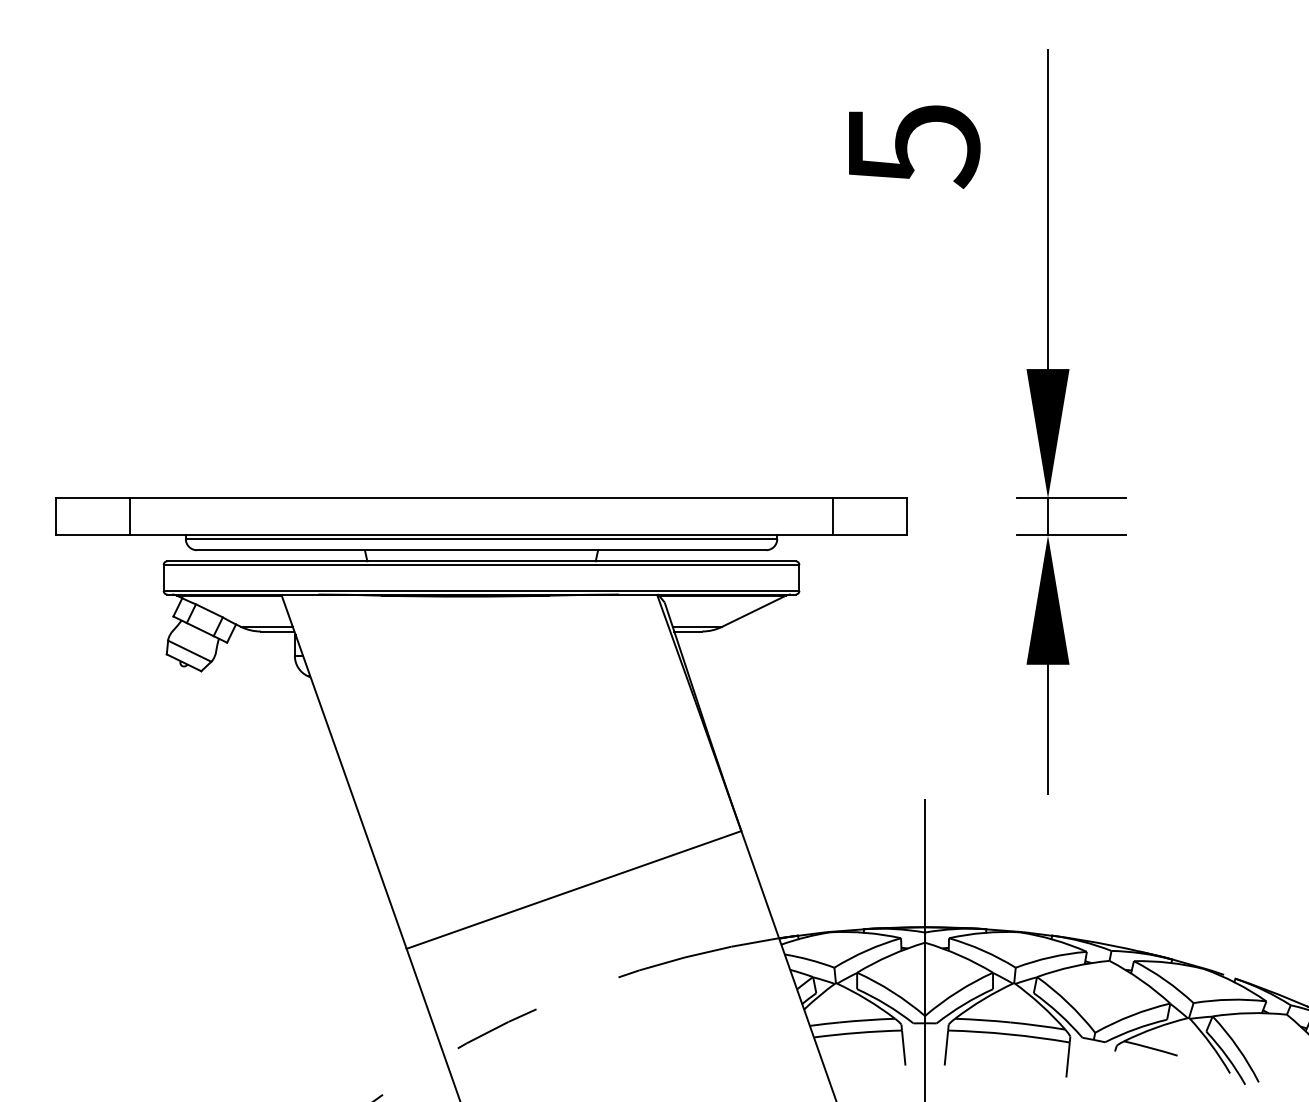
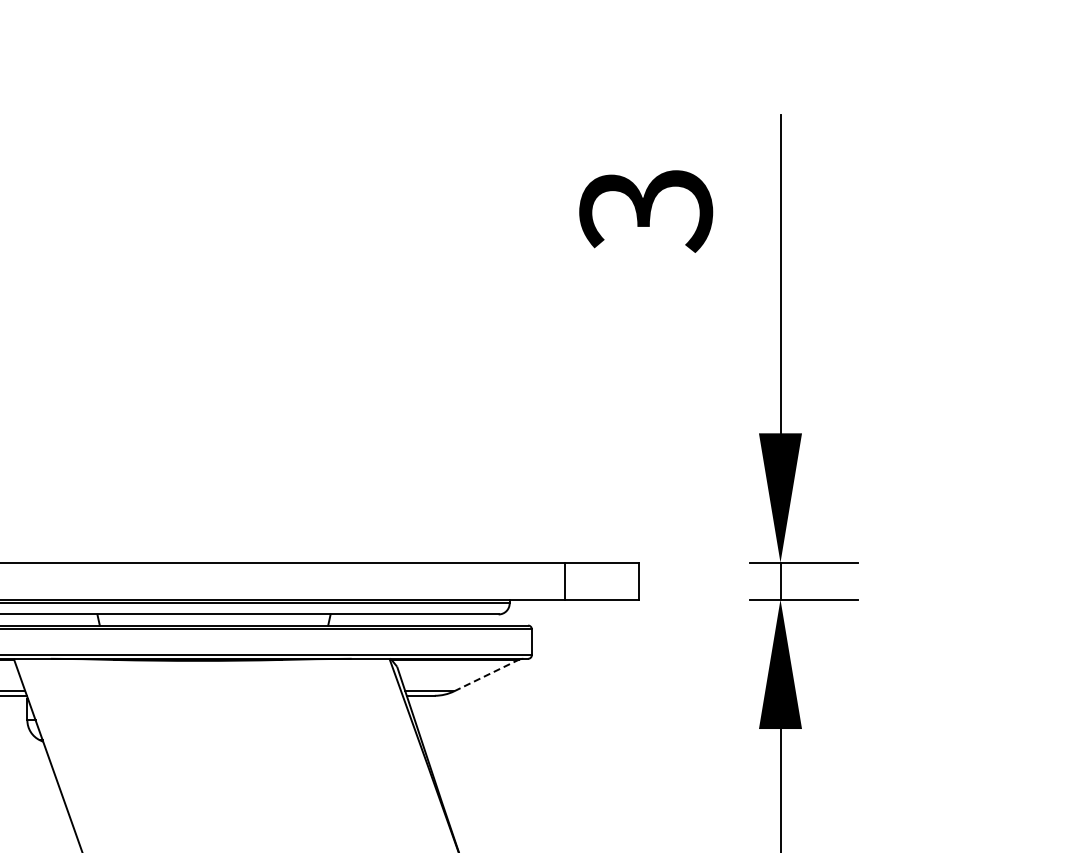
text: (913, 147) -> (645, 211), 5 -> 3
line: (753, 611) -> (485, 675), solid -> dashed

